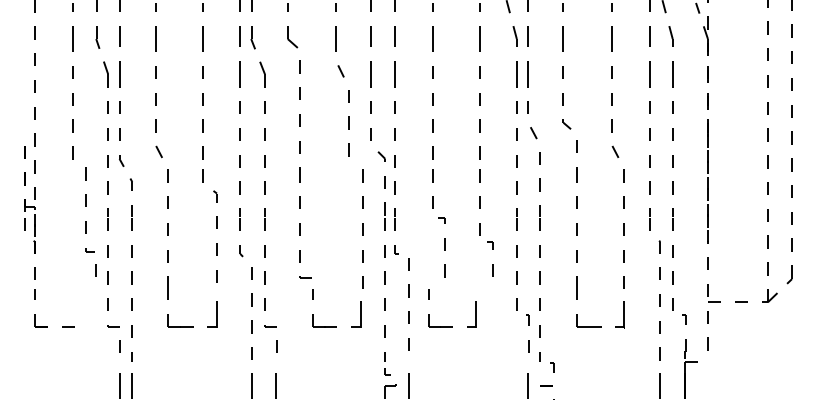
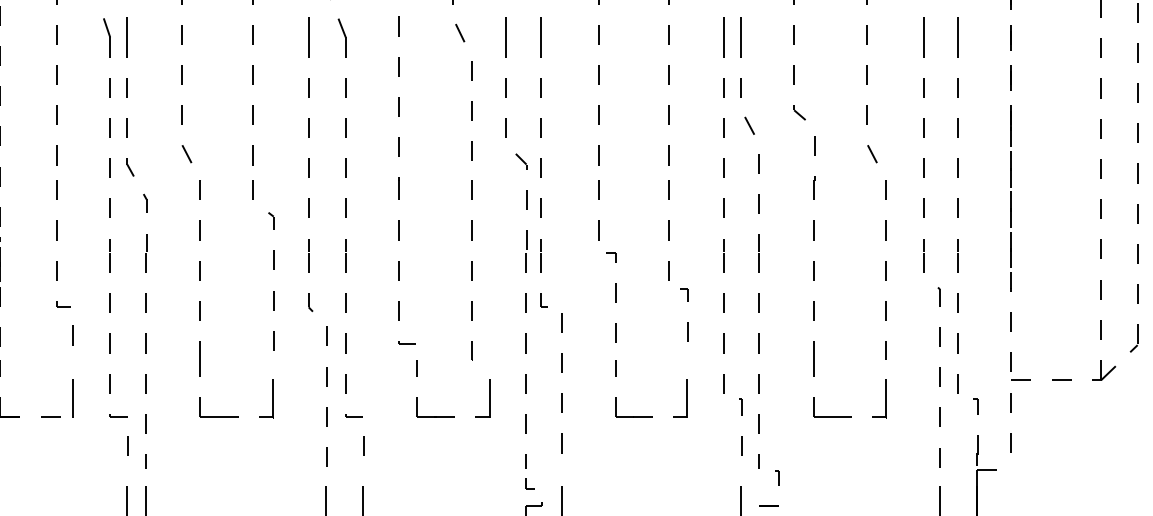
curve: (86, 221) -> (58, 261), moved
curve: (362, 228) -> (471, 269), moved
line: (82, 314) -> (71, 398), added
part: (452, 326) -> (651, 416), moved

